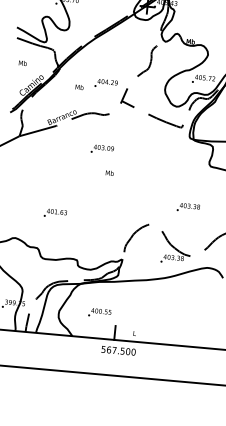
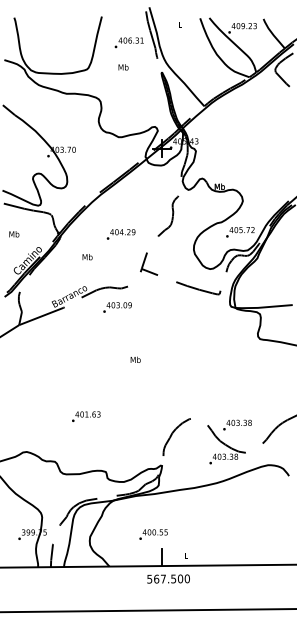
text: (105, 83) -> (120, 234), moved
text: (102, 149) -> (117, 307), moved
text: (188, 207) -> (237, 424), moved
text: (55, 213) -> (86, 416), moved
text: (99, 313) -> (153, 534), moved

